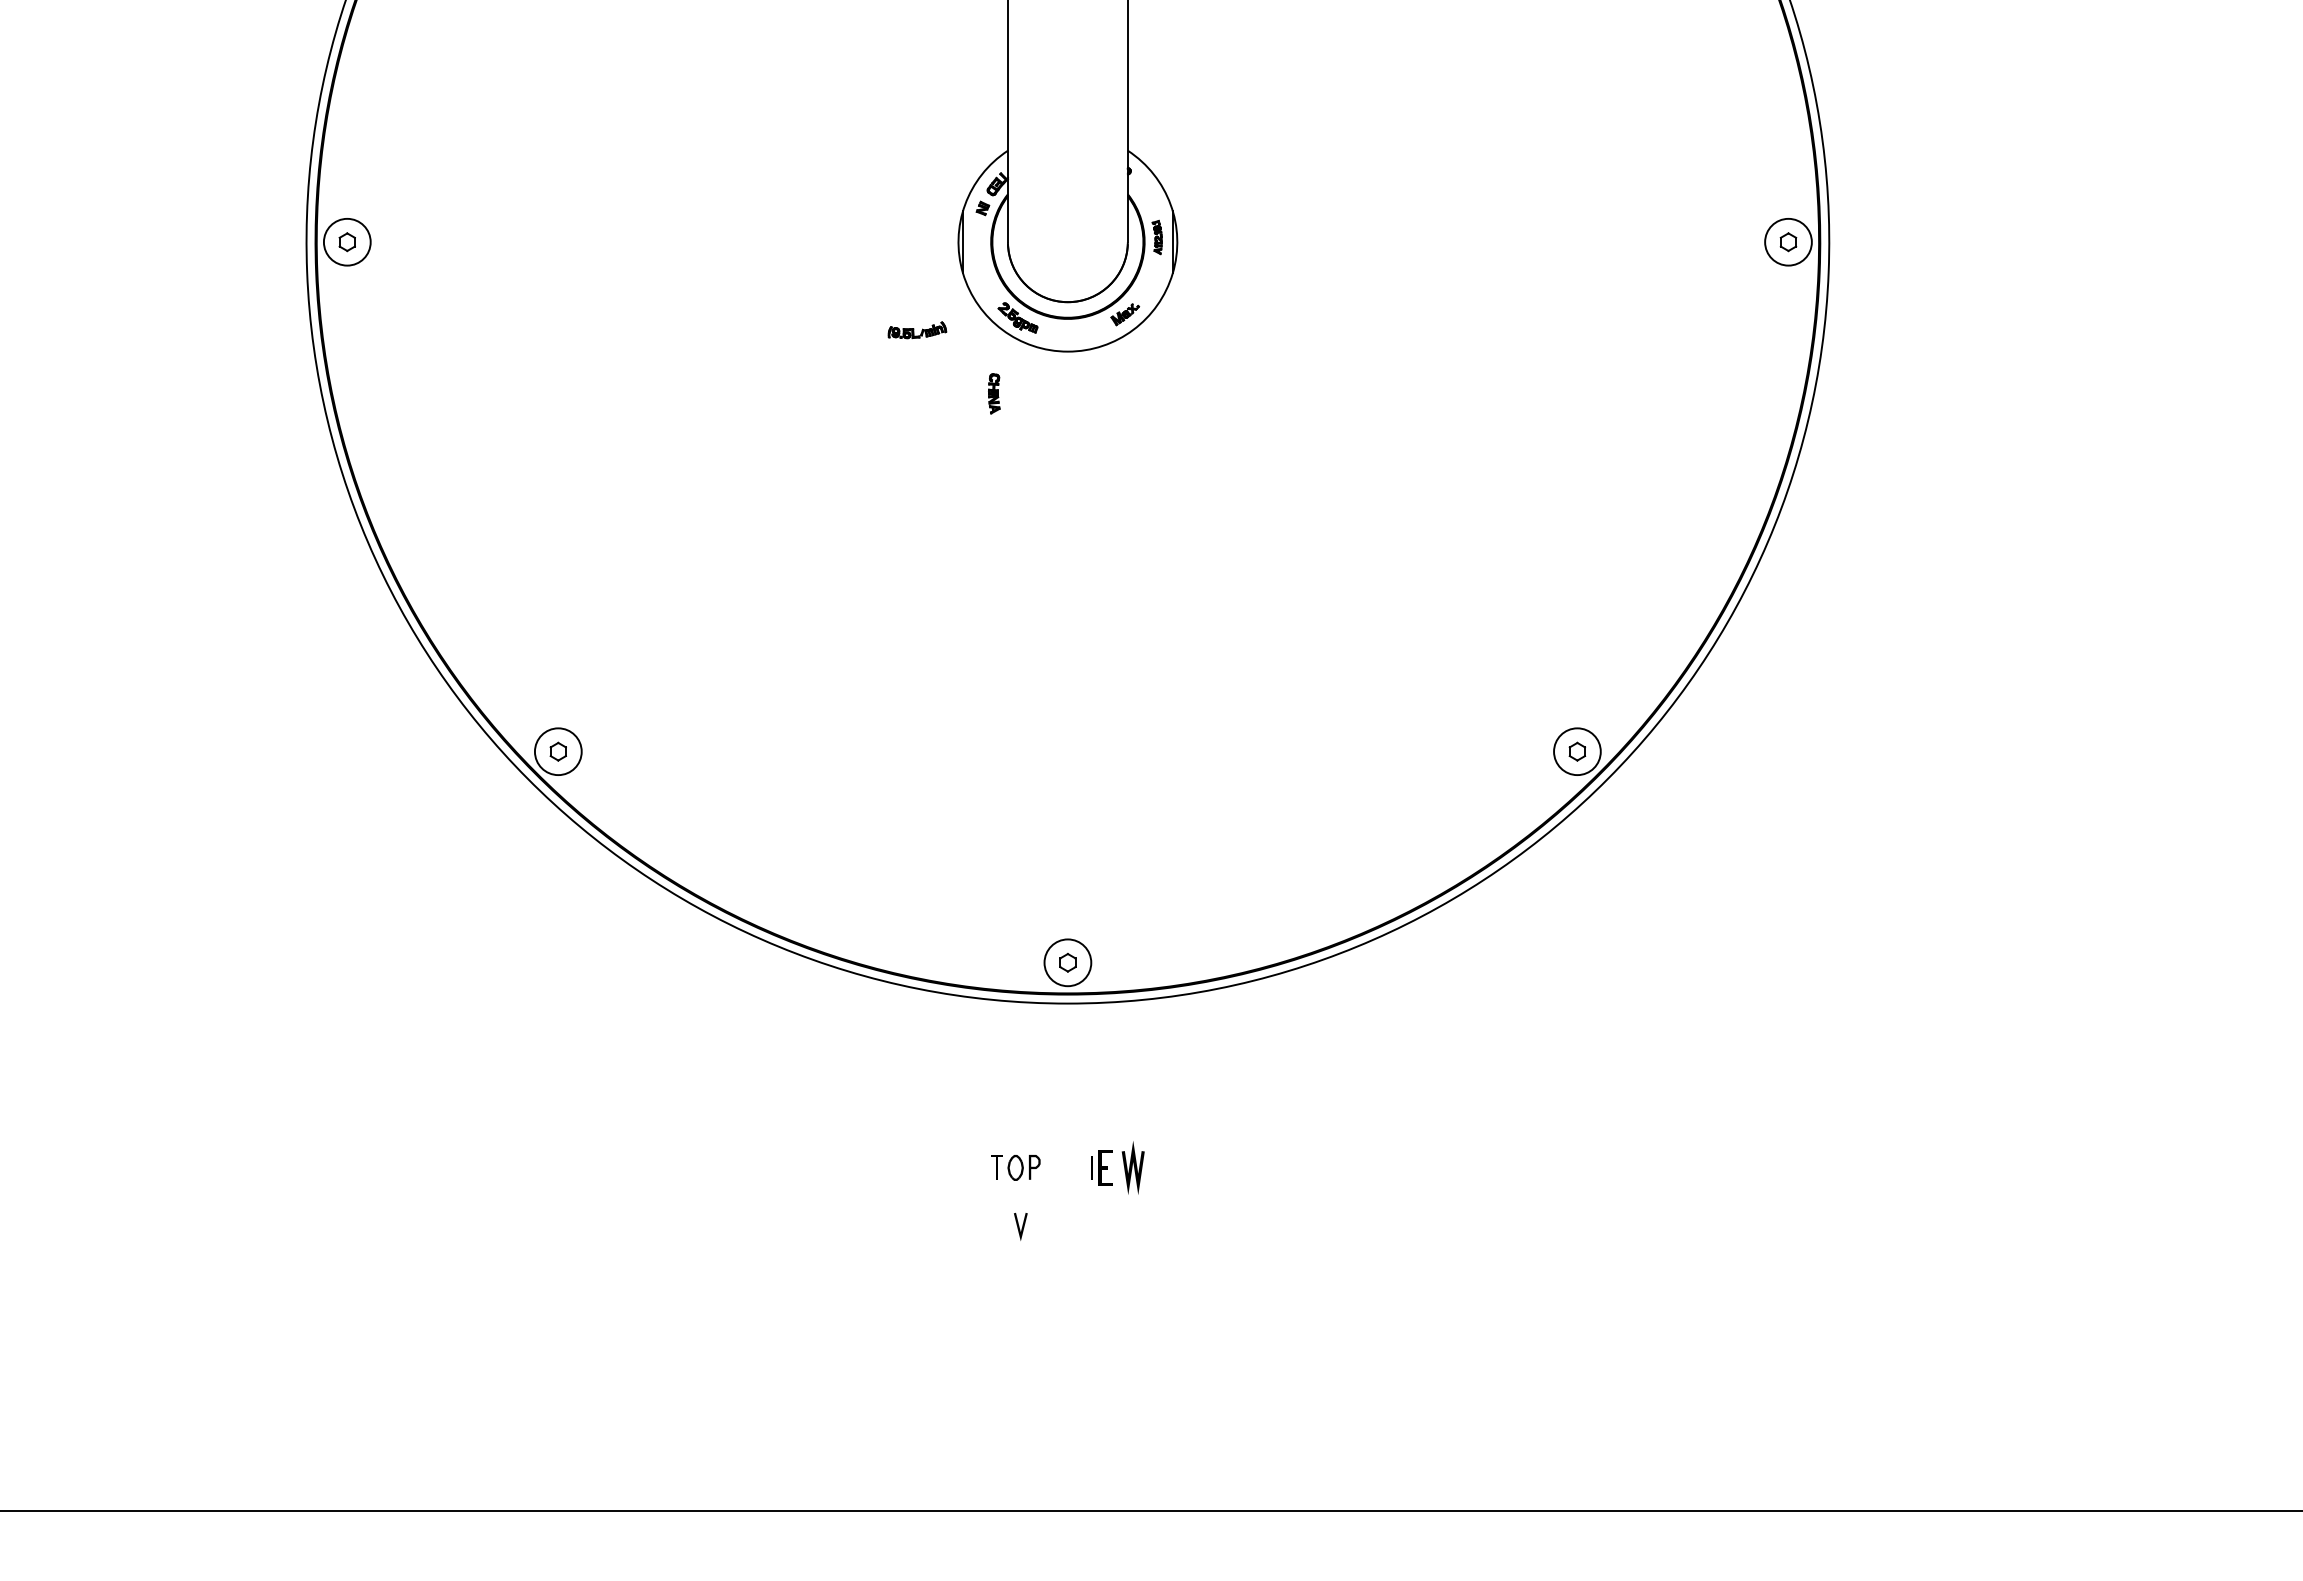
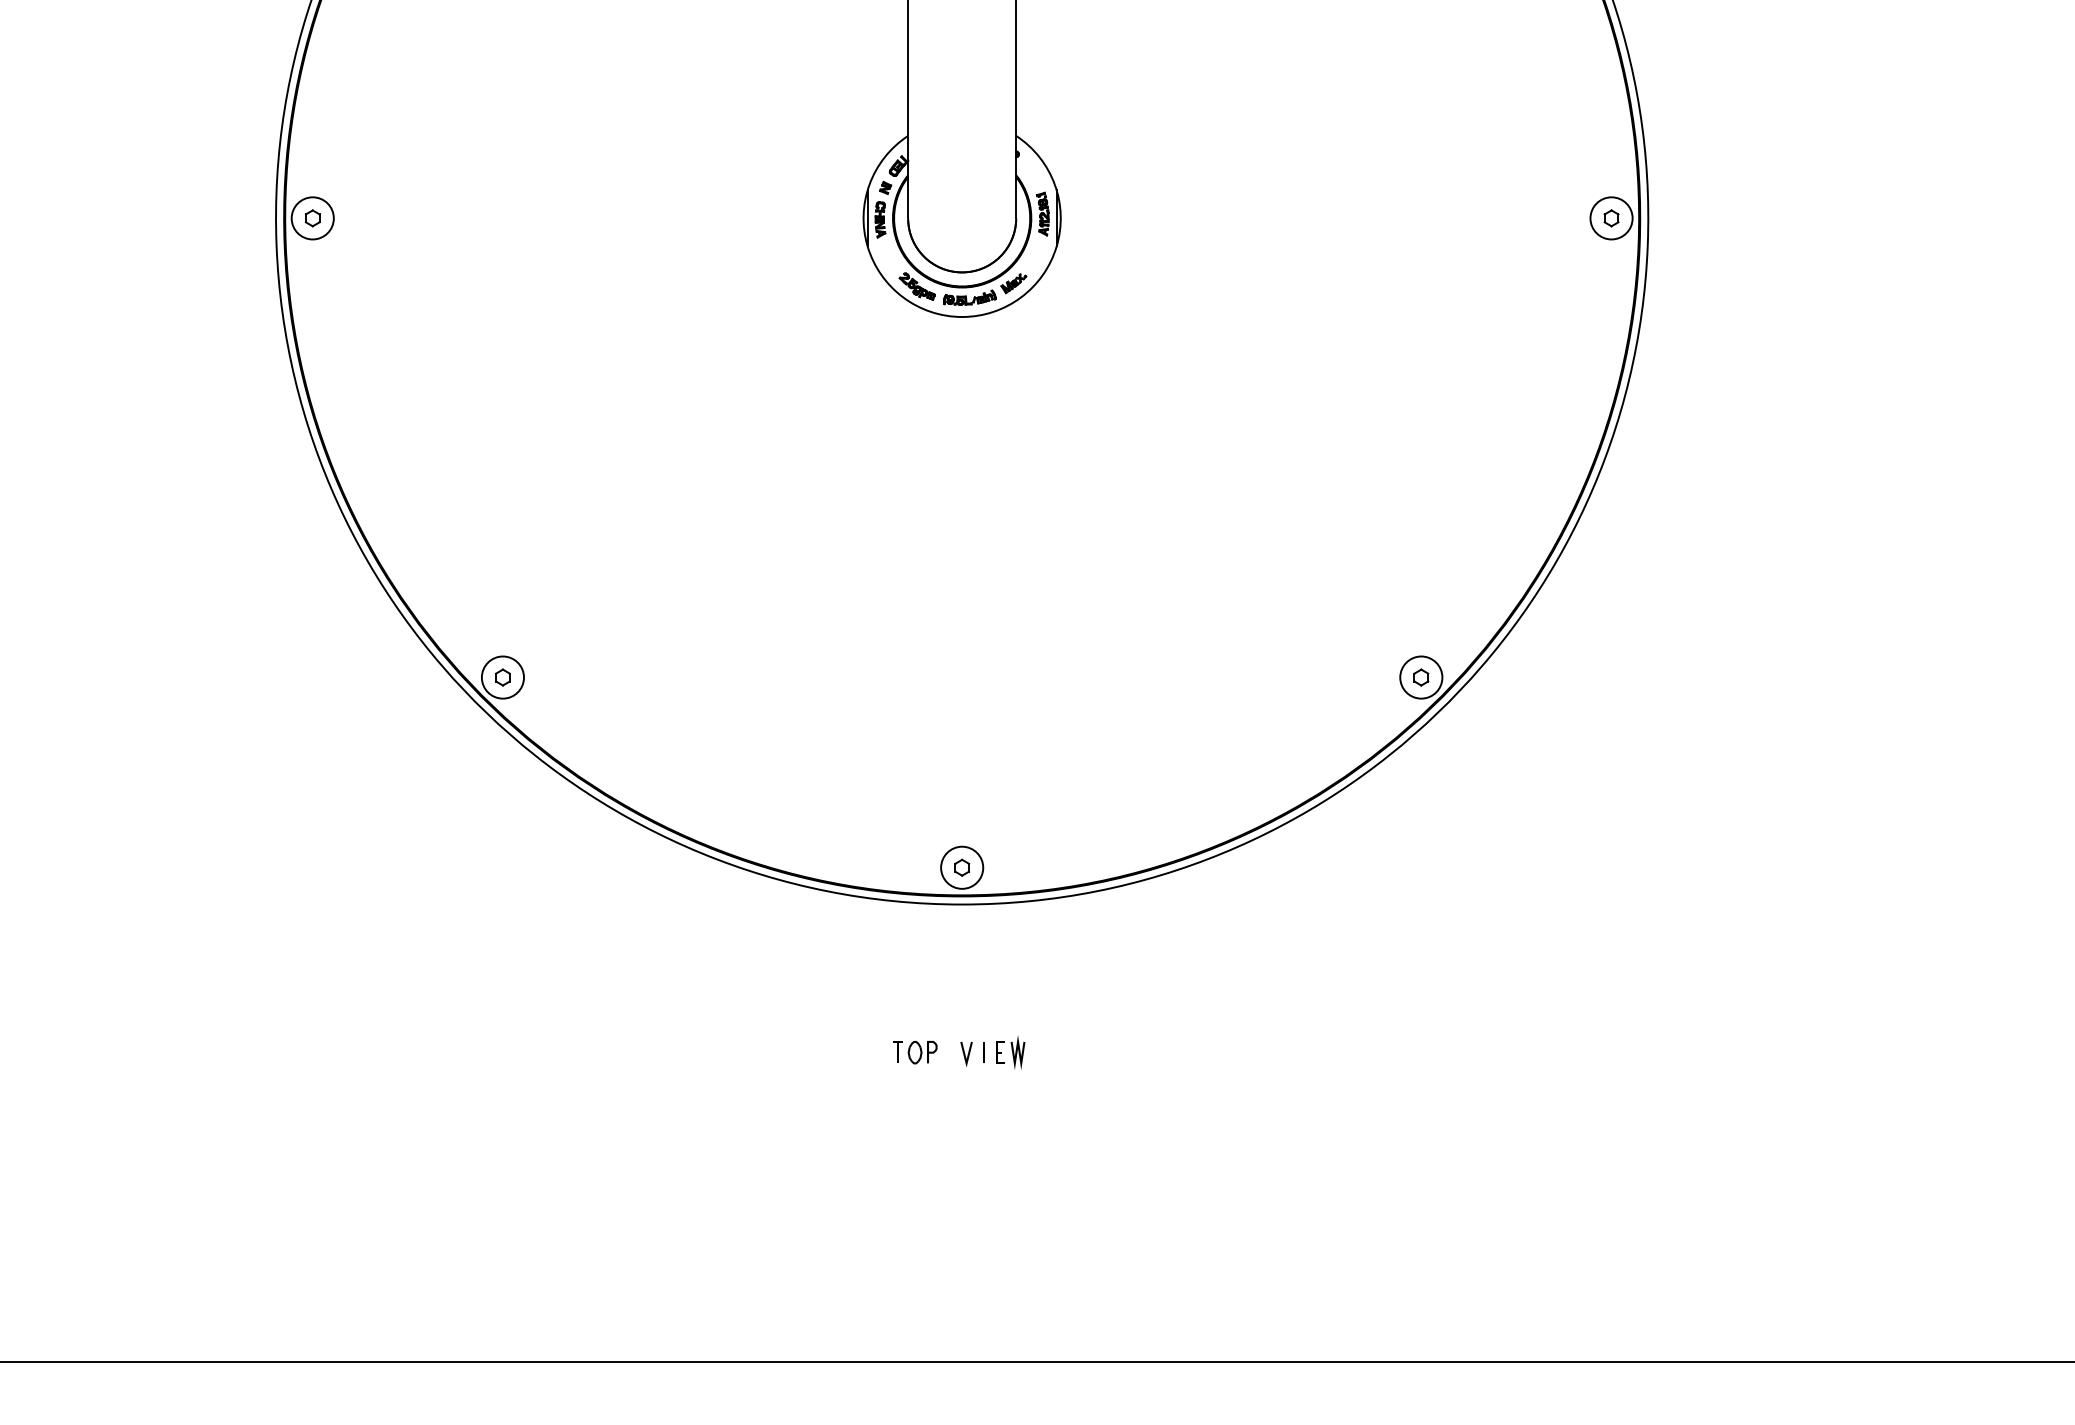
part: (1156, 237) -> (1042, 214), size x1.43
part: (917, 330) -> (969, 297), moved
part: (994, 393) -> (880, 219), moved
part: (1121, 1167) -> (1010, 1052), size x0.71
line: (1019, 1226) -> (965, 1054), moved

